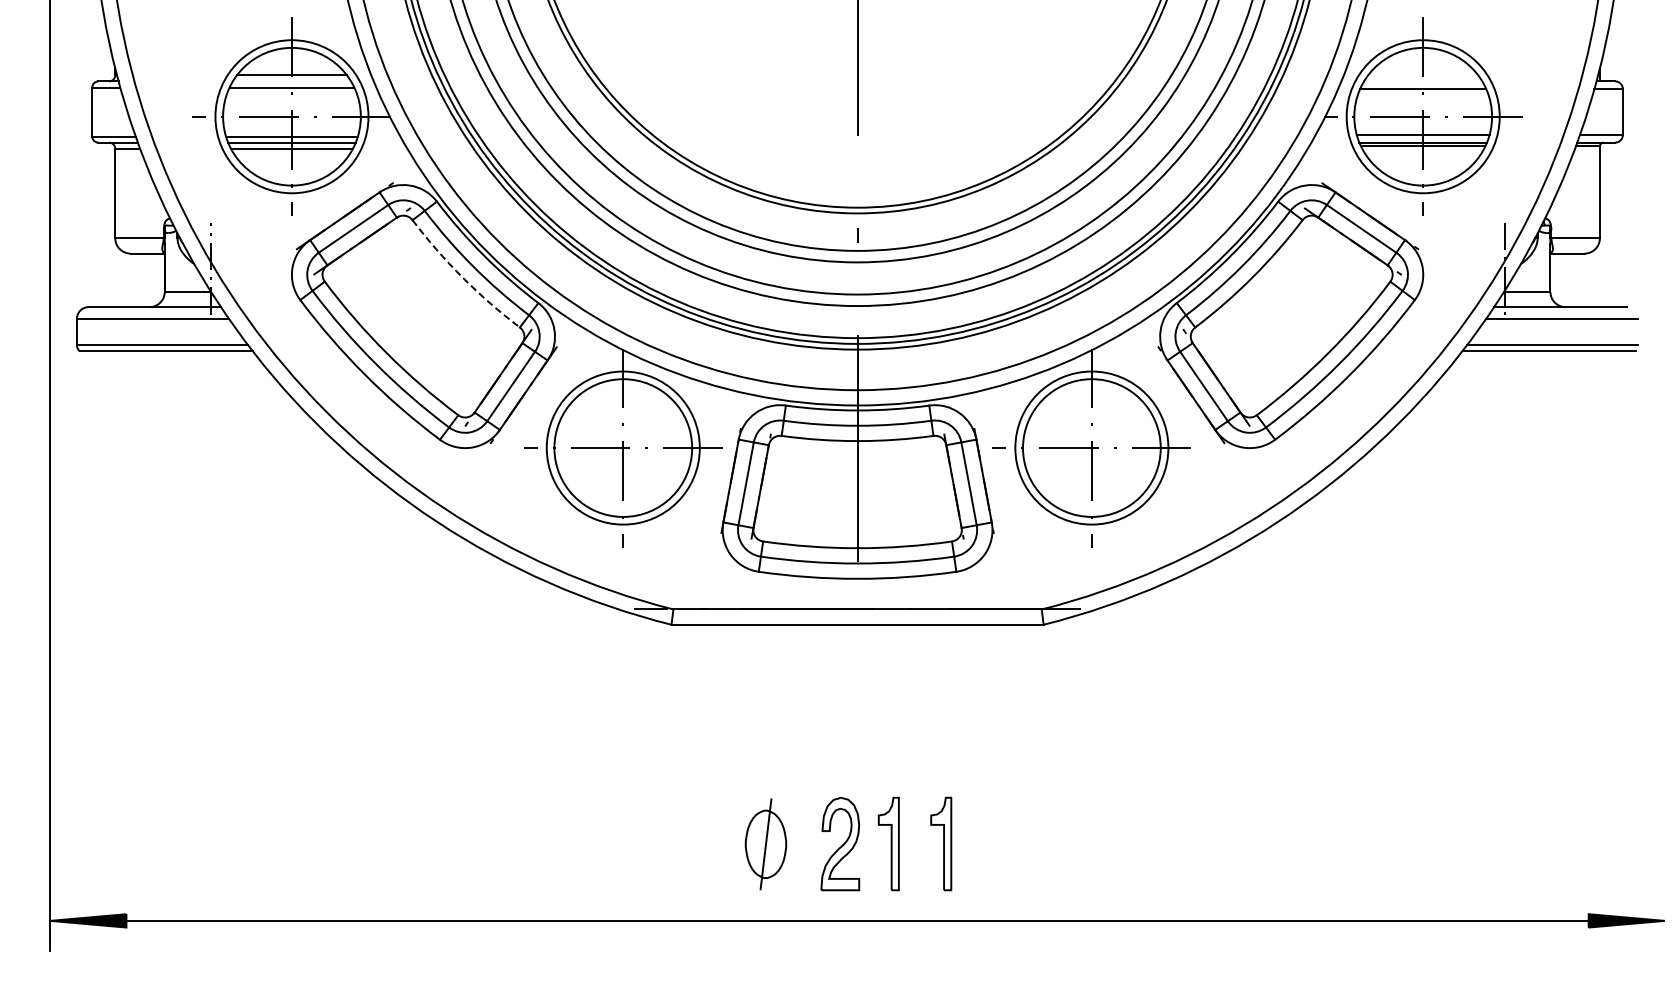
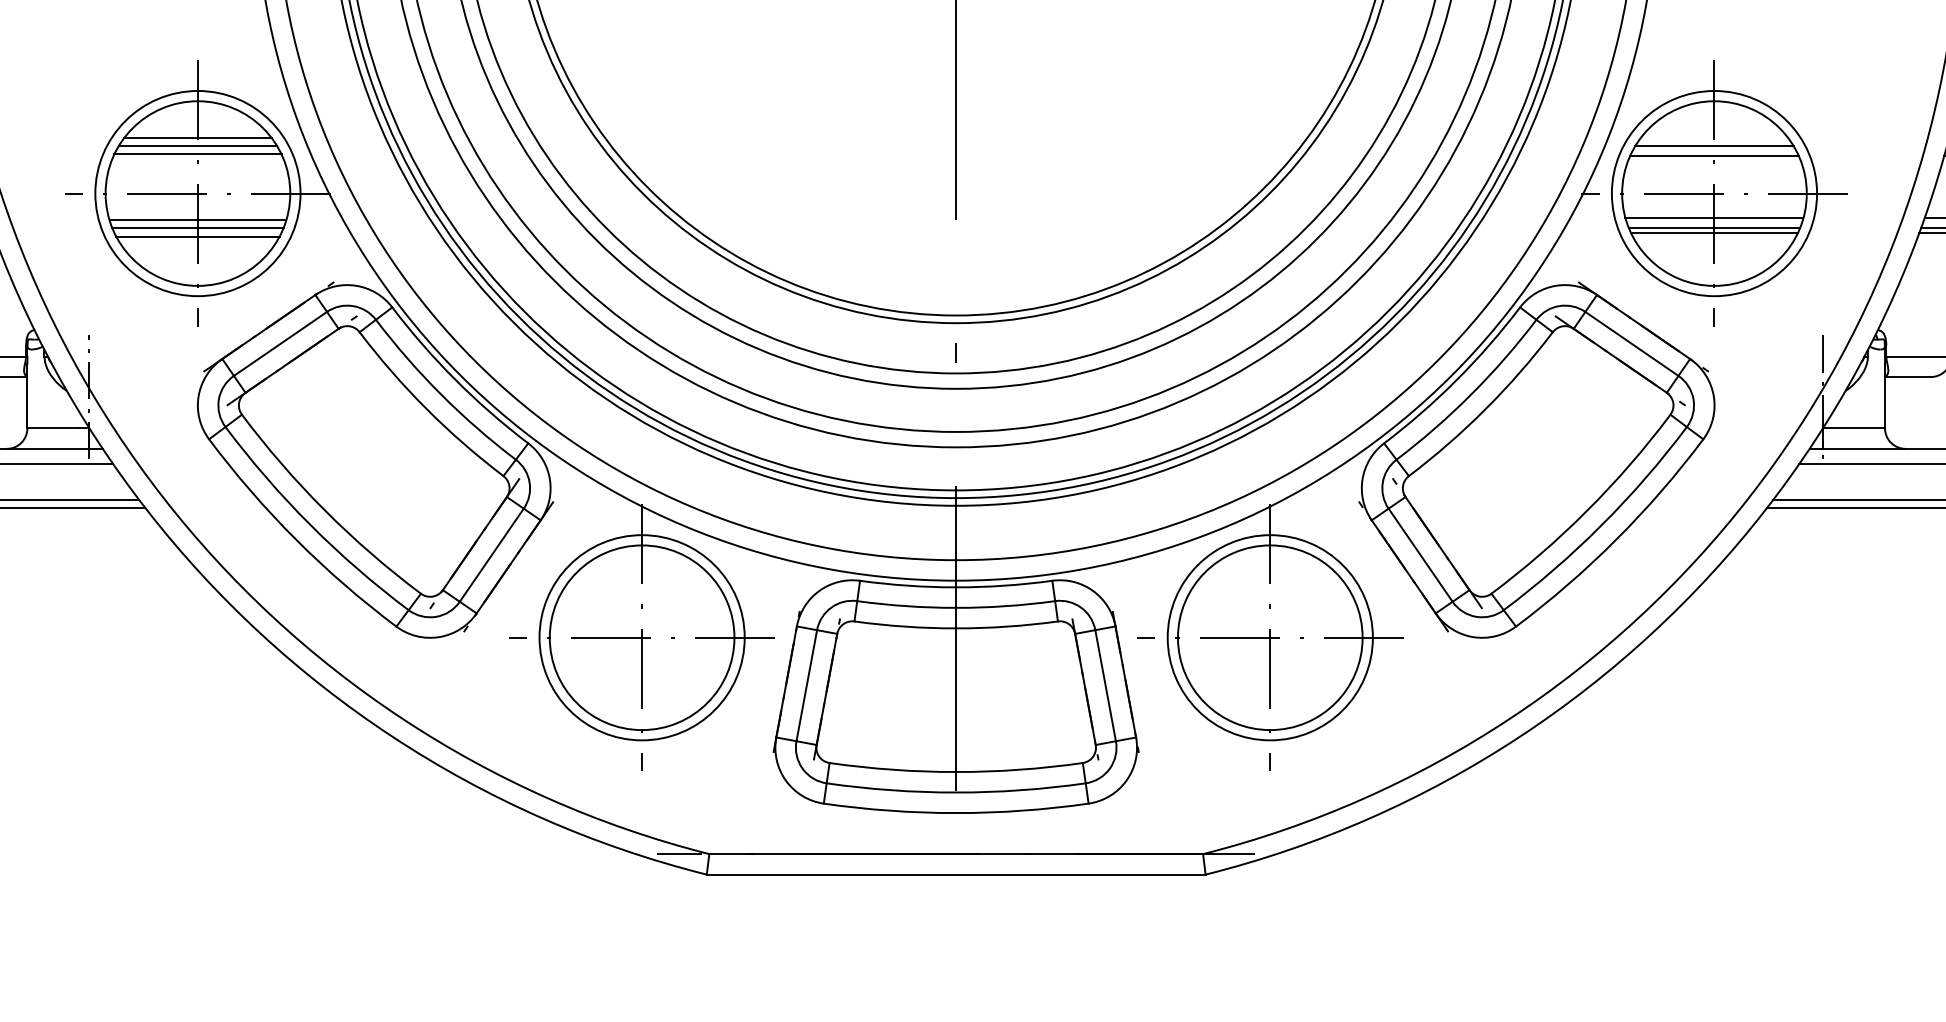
line: (291, 81) -> (197, 146), added
line: (1423, 81) -> (1714, 146), added
arc: (462, 277) -> (426, 409), dashed -> solid

